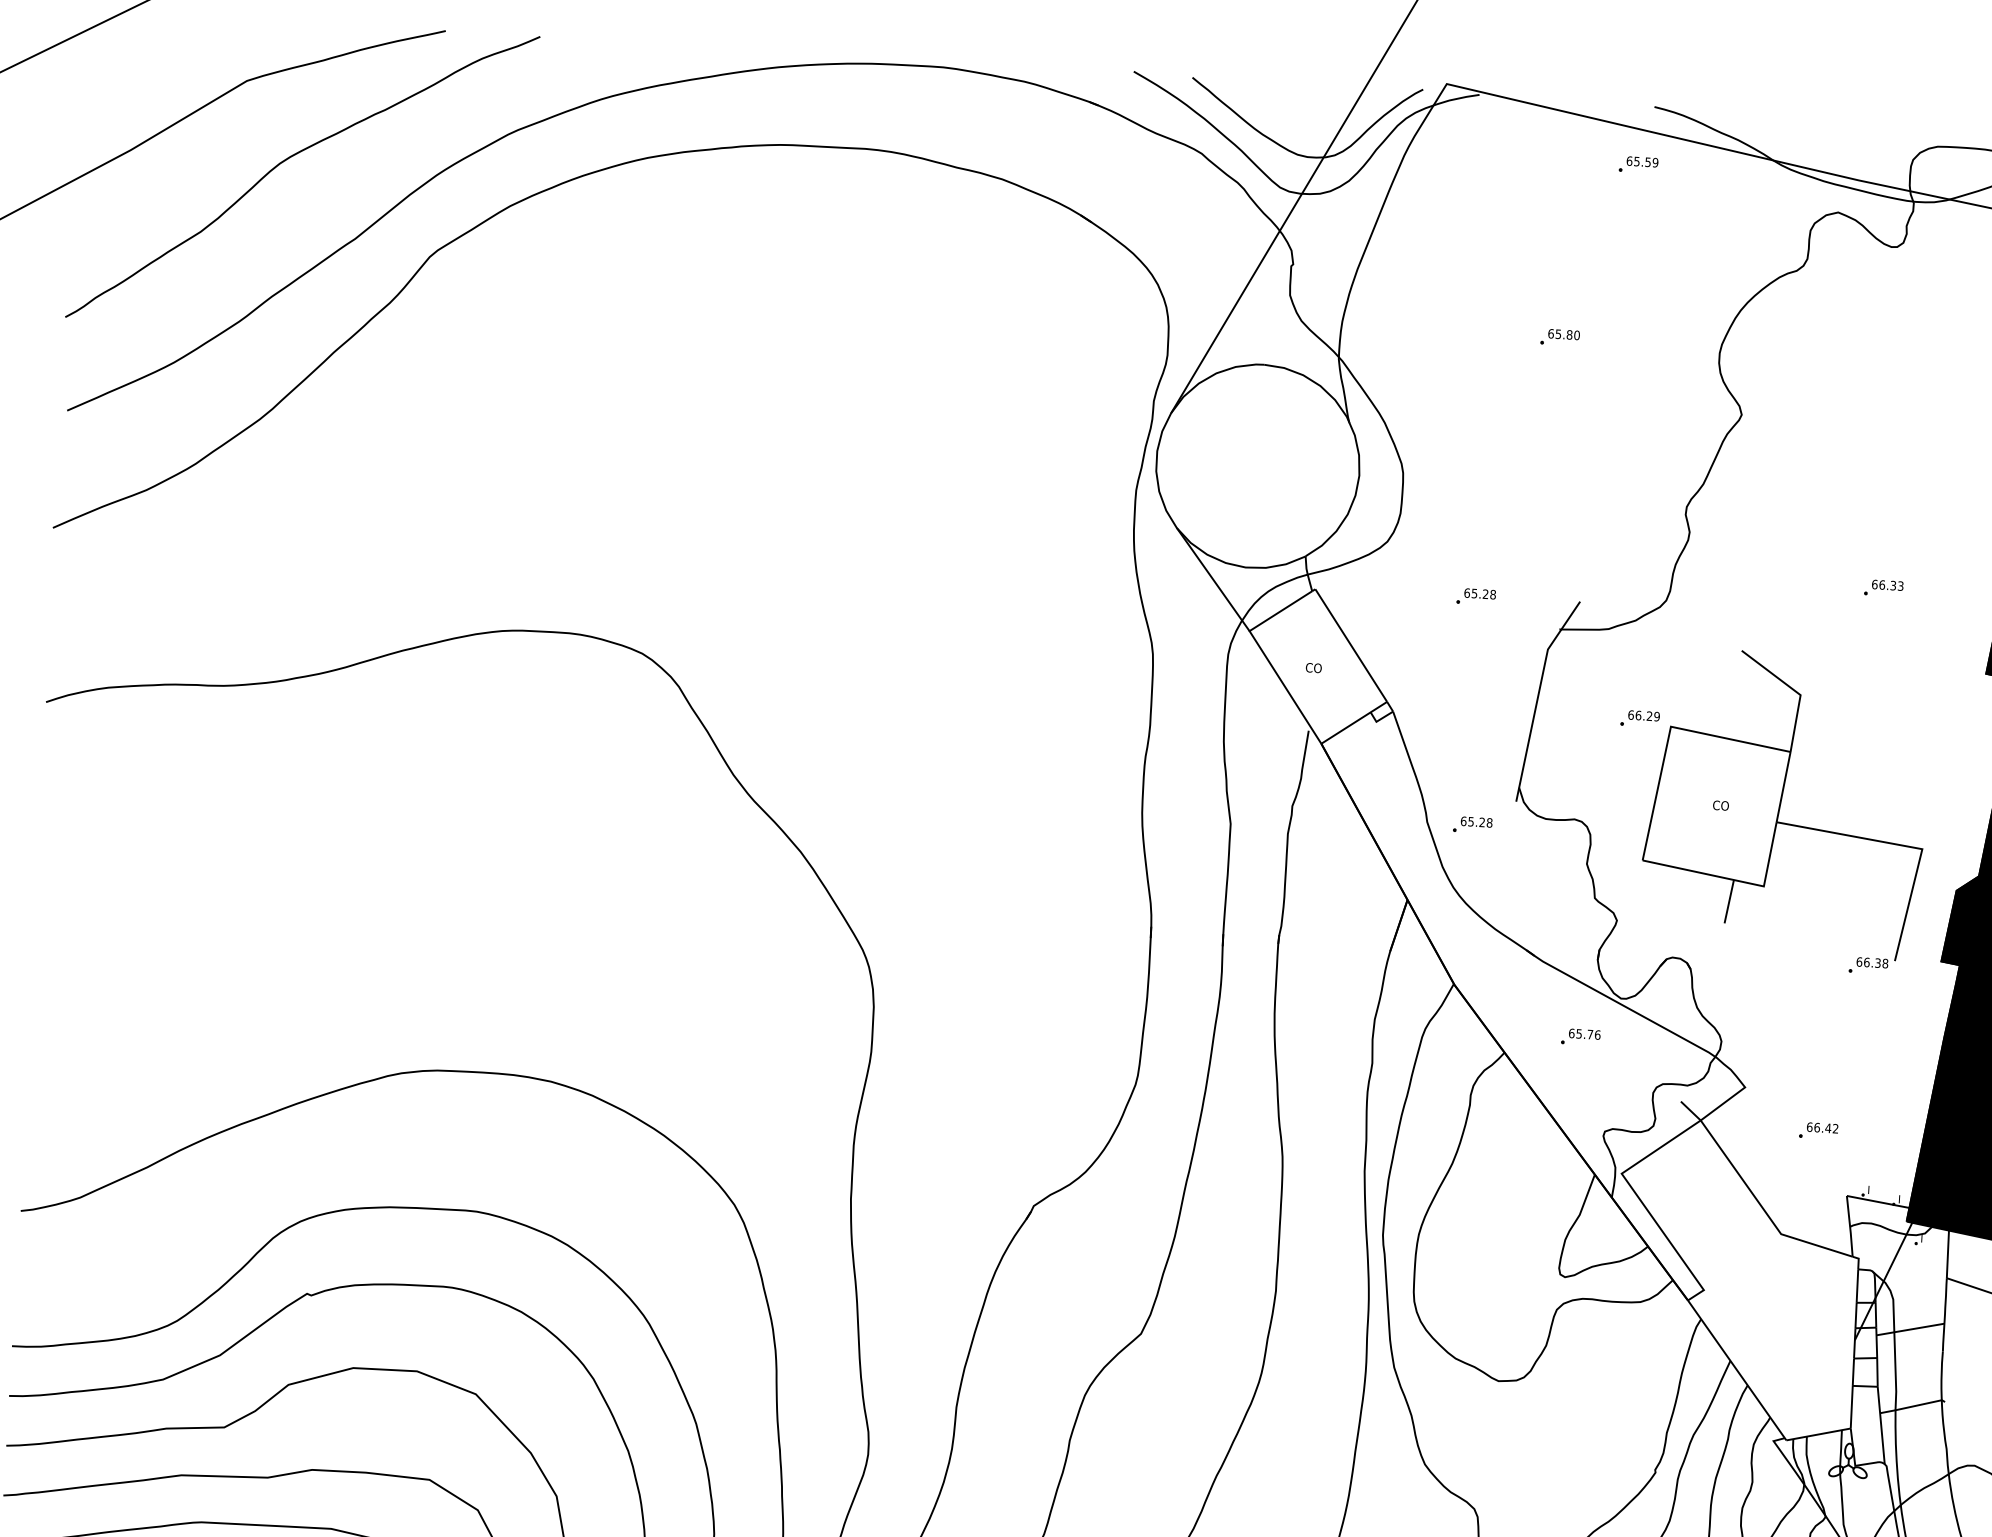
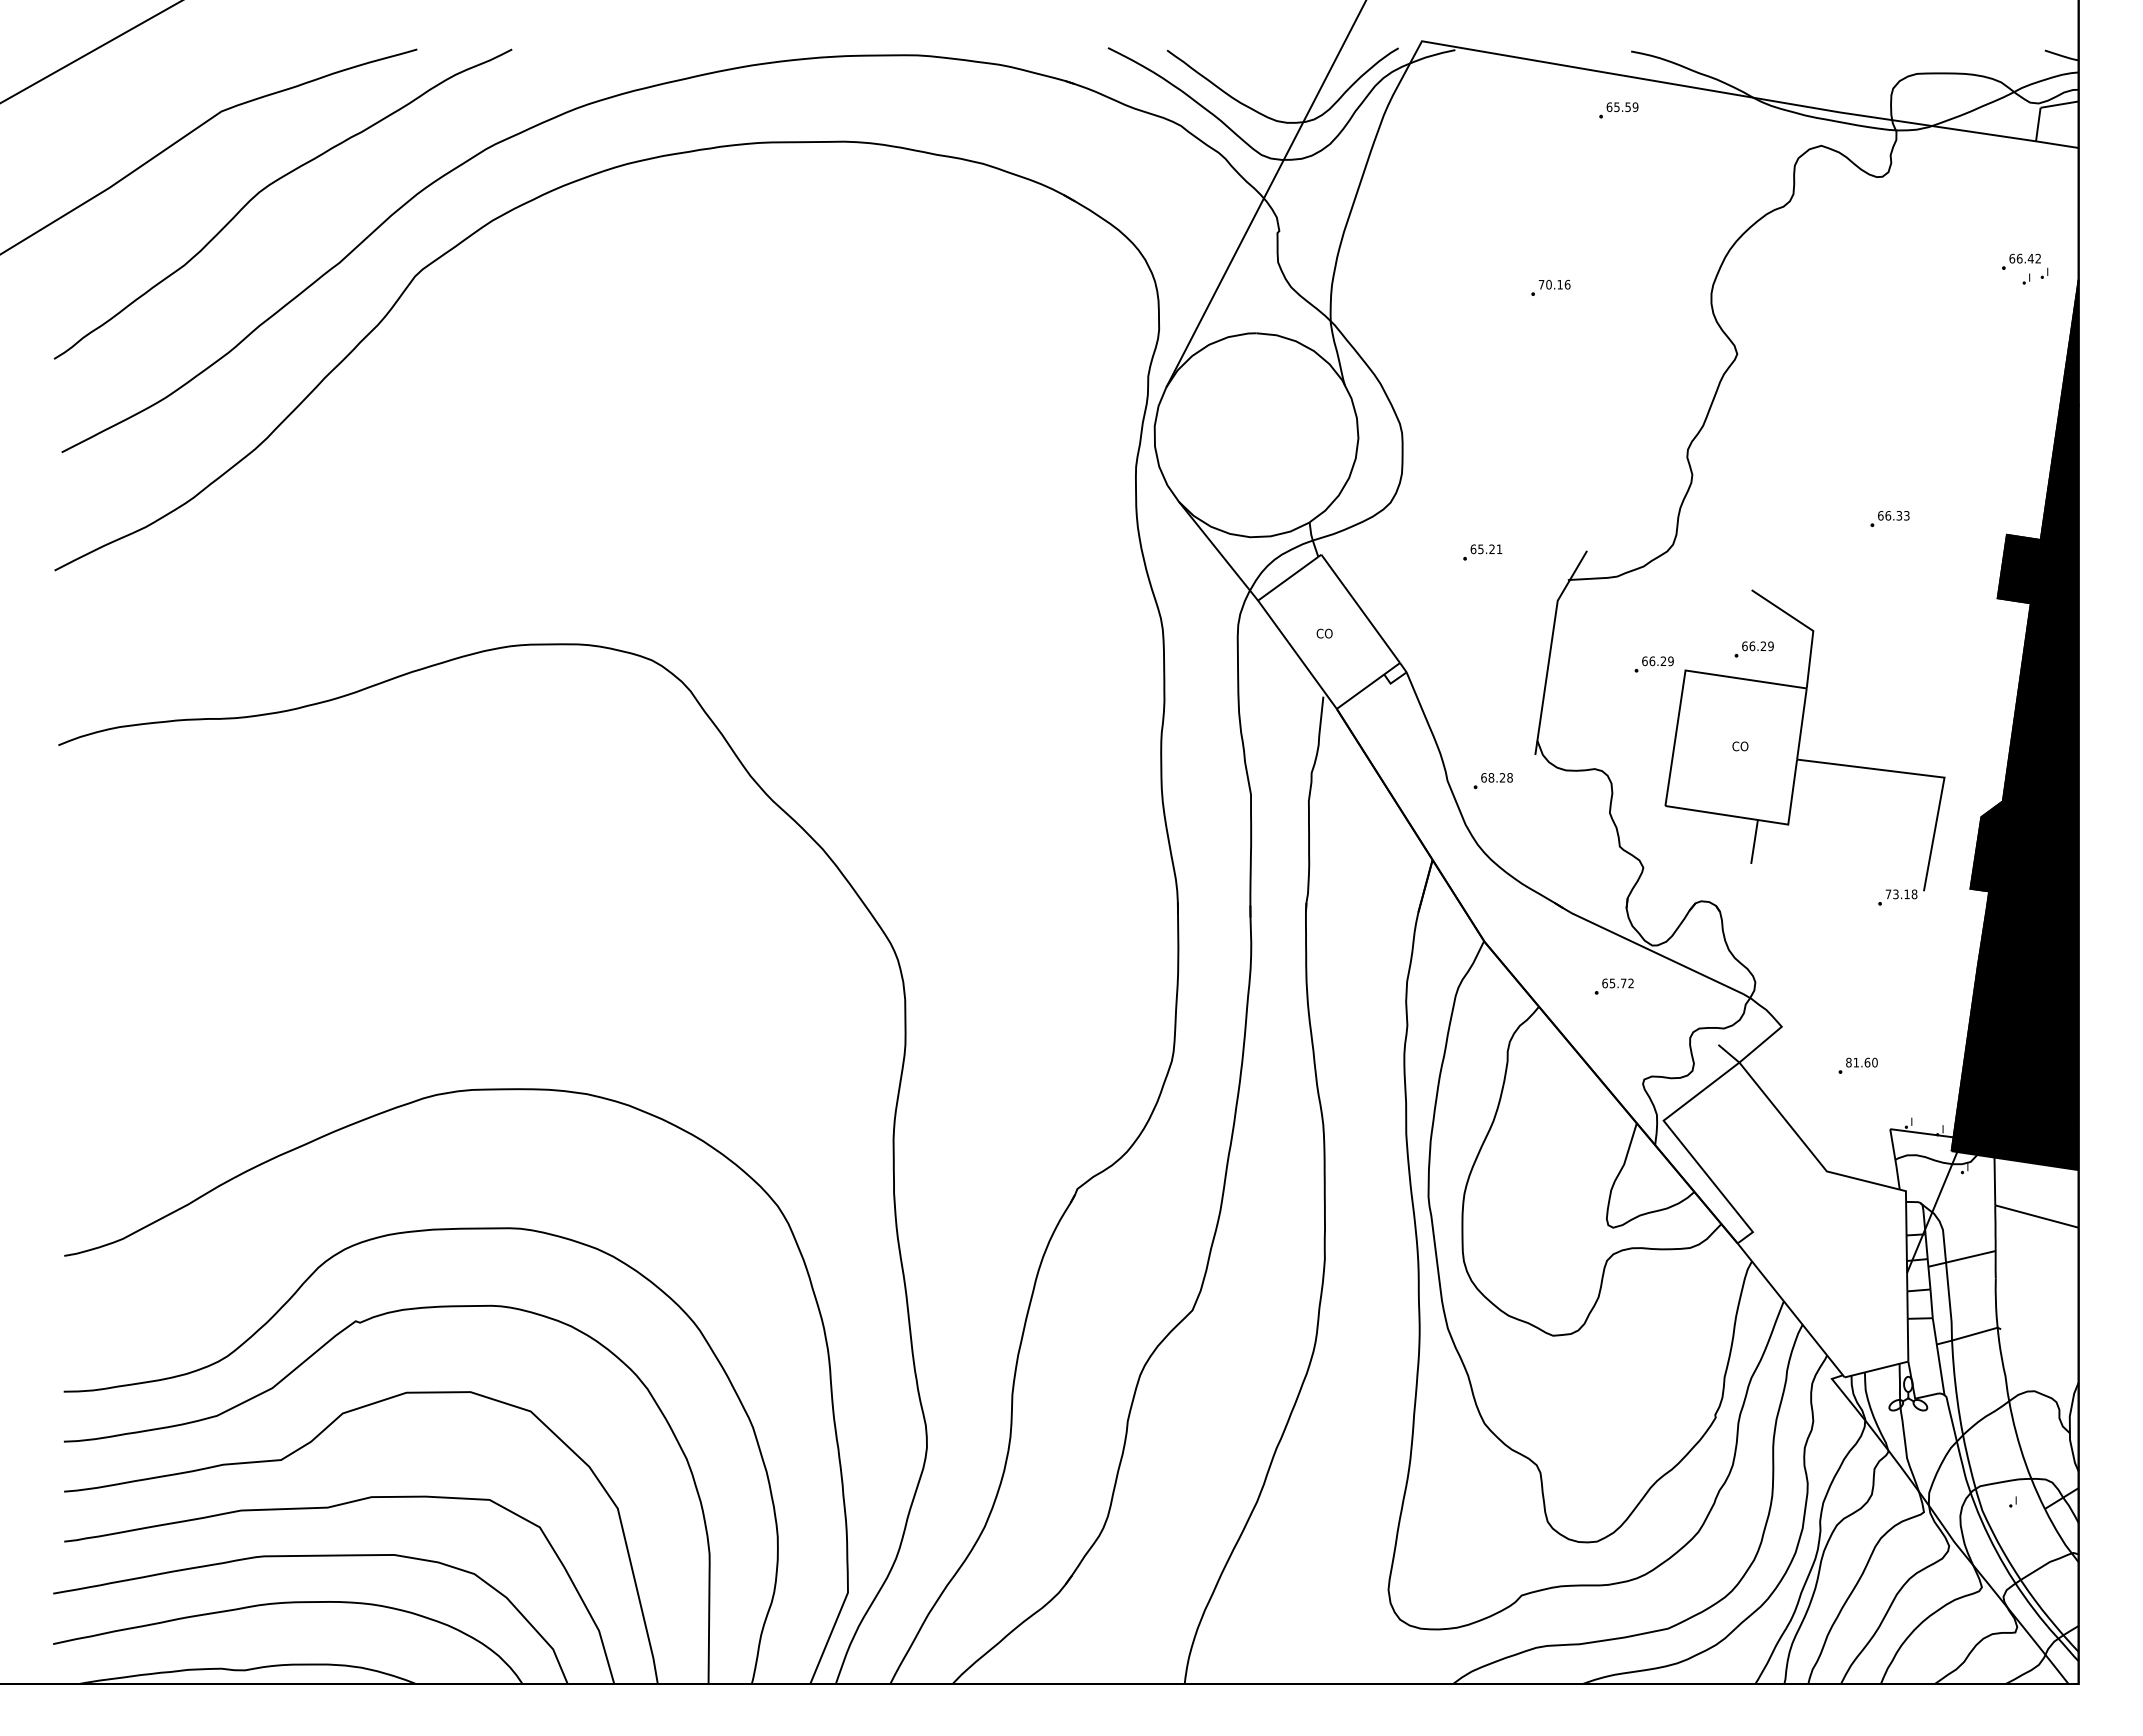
text: (1563, 334) -> (1554, 284), 65.80 -> 70.16
text: (1493, 594) -> (1499, 549), 65.28 -> 65.21
part: (1739, 709) -> (1753, 649), added
text: (1471, 821) -> (1491, 777), 65.28 -> 68.28
text: (1868, 962) -> (1897, 894), 66.38 -> 73.18
text: (1598, 1035) -> (1631, 983), 65.76 -> 65.72
text: (1822, 1127) -> (1861, 1062), 66.42 -> 81.60

